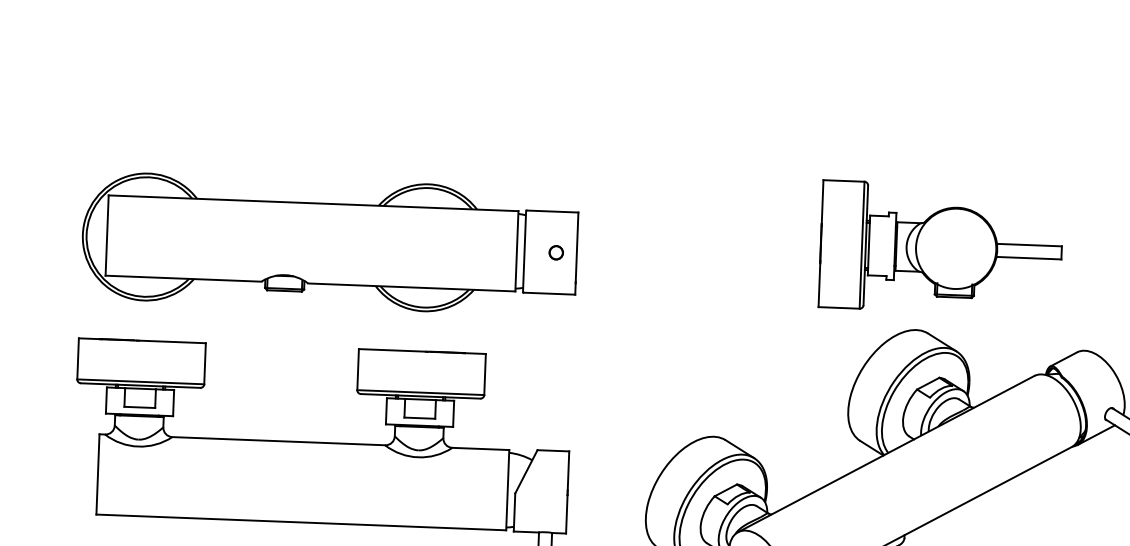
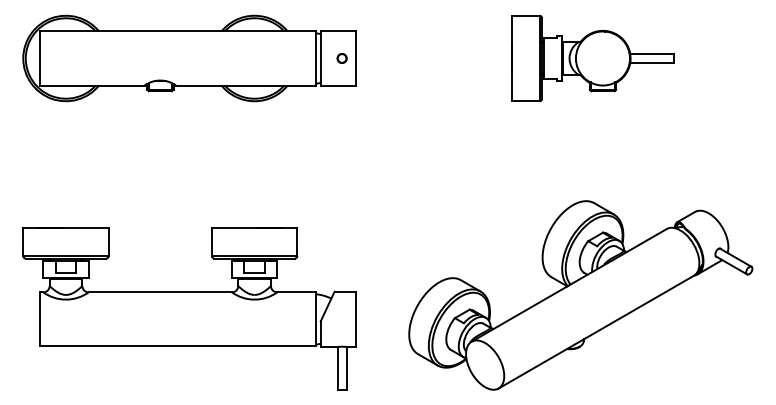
part: (329, 244) -> (189, 58), moved
part: (940, 248) -> (592, 58), moved

